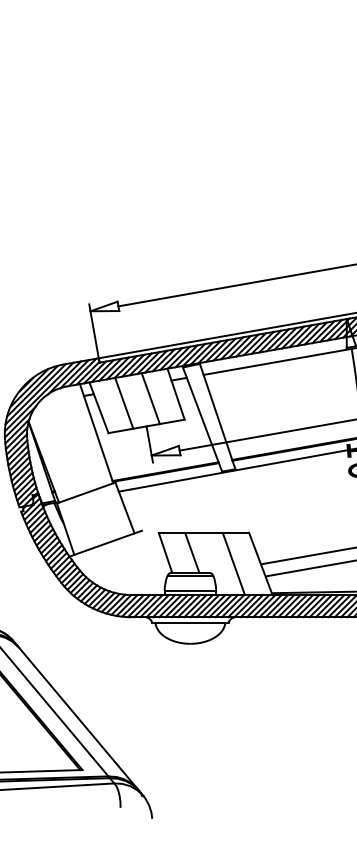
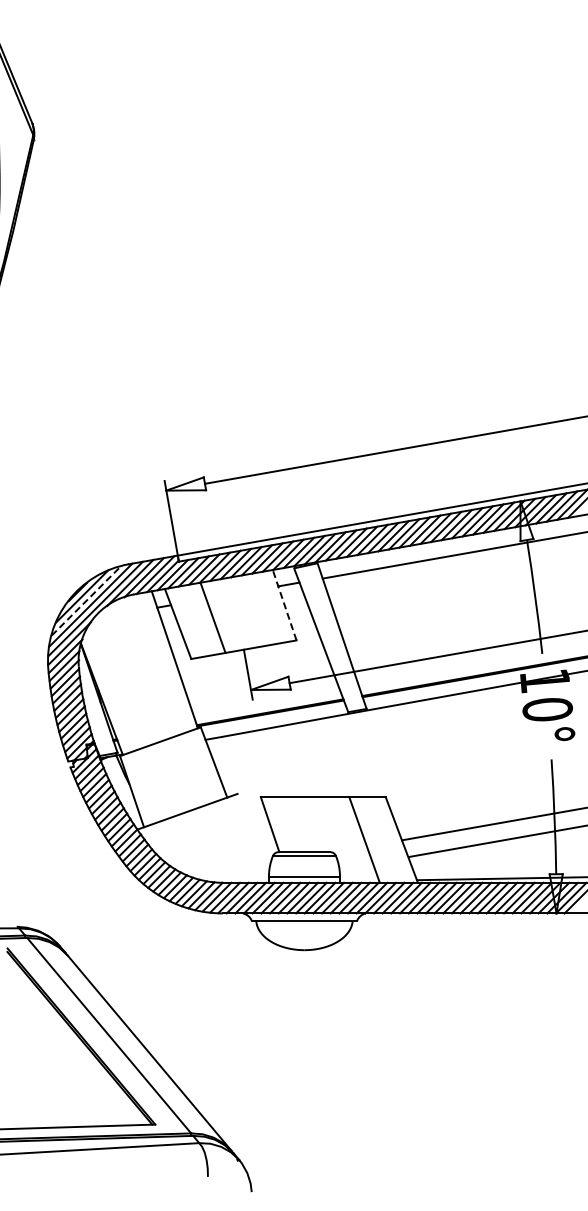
line: (32, 391) -> (86, 601), solid -> dashed
line: (175, 393) -> (284, 604), solid -> dashed
line: (150, 398) -> (249, 611), removed
line: (191, 552) -> (306, 824), removed

